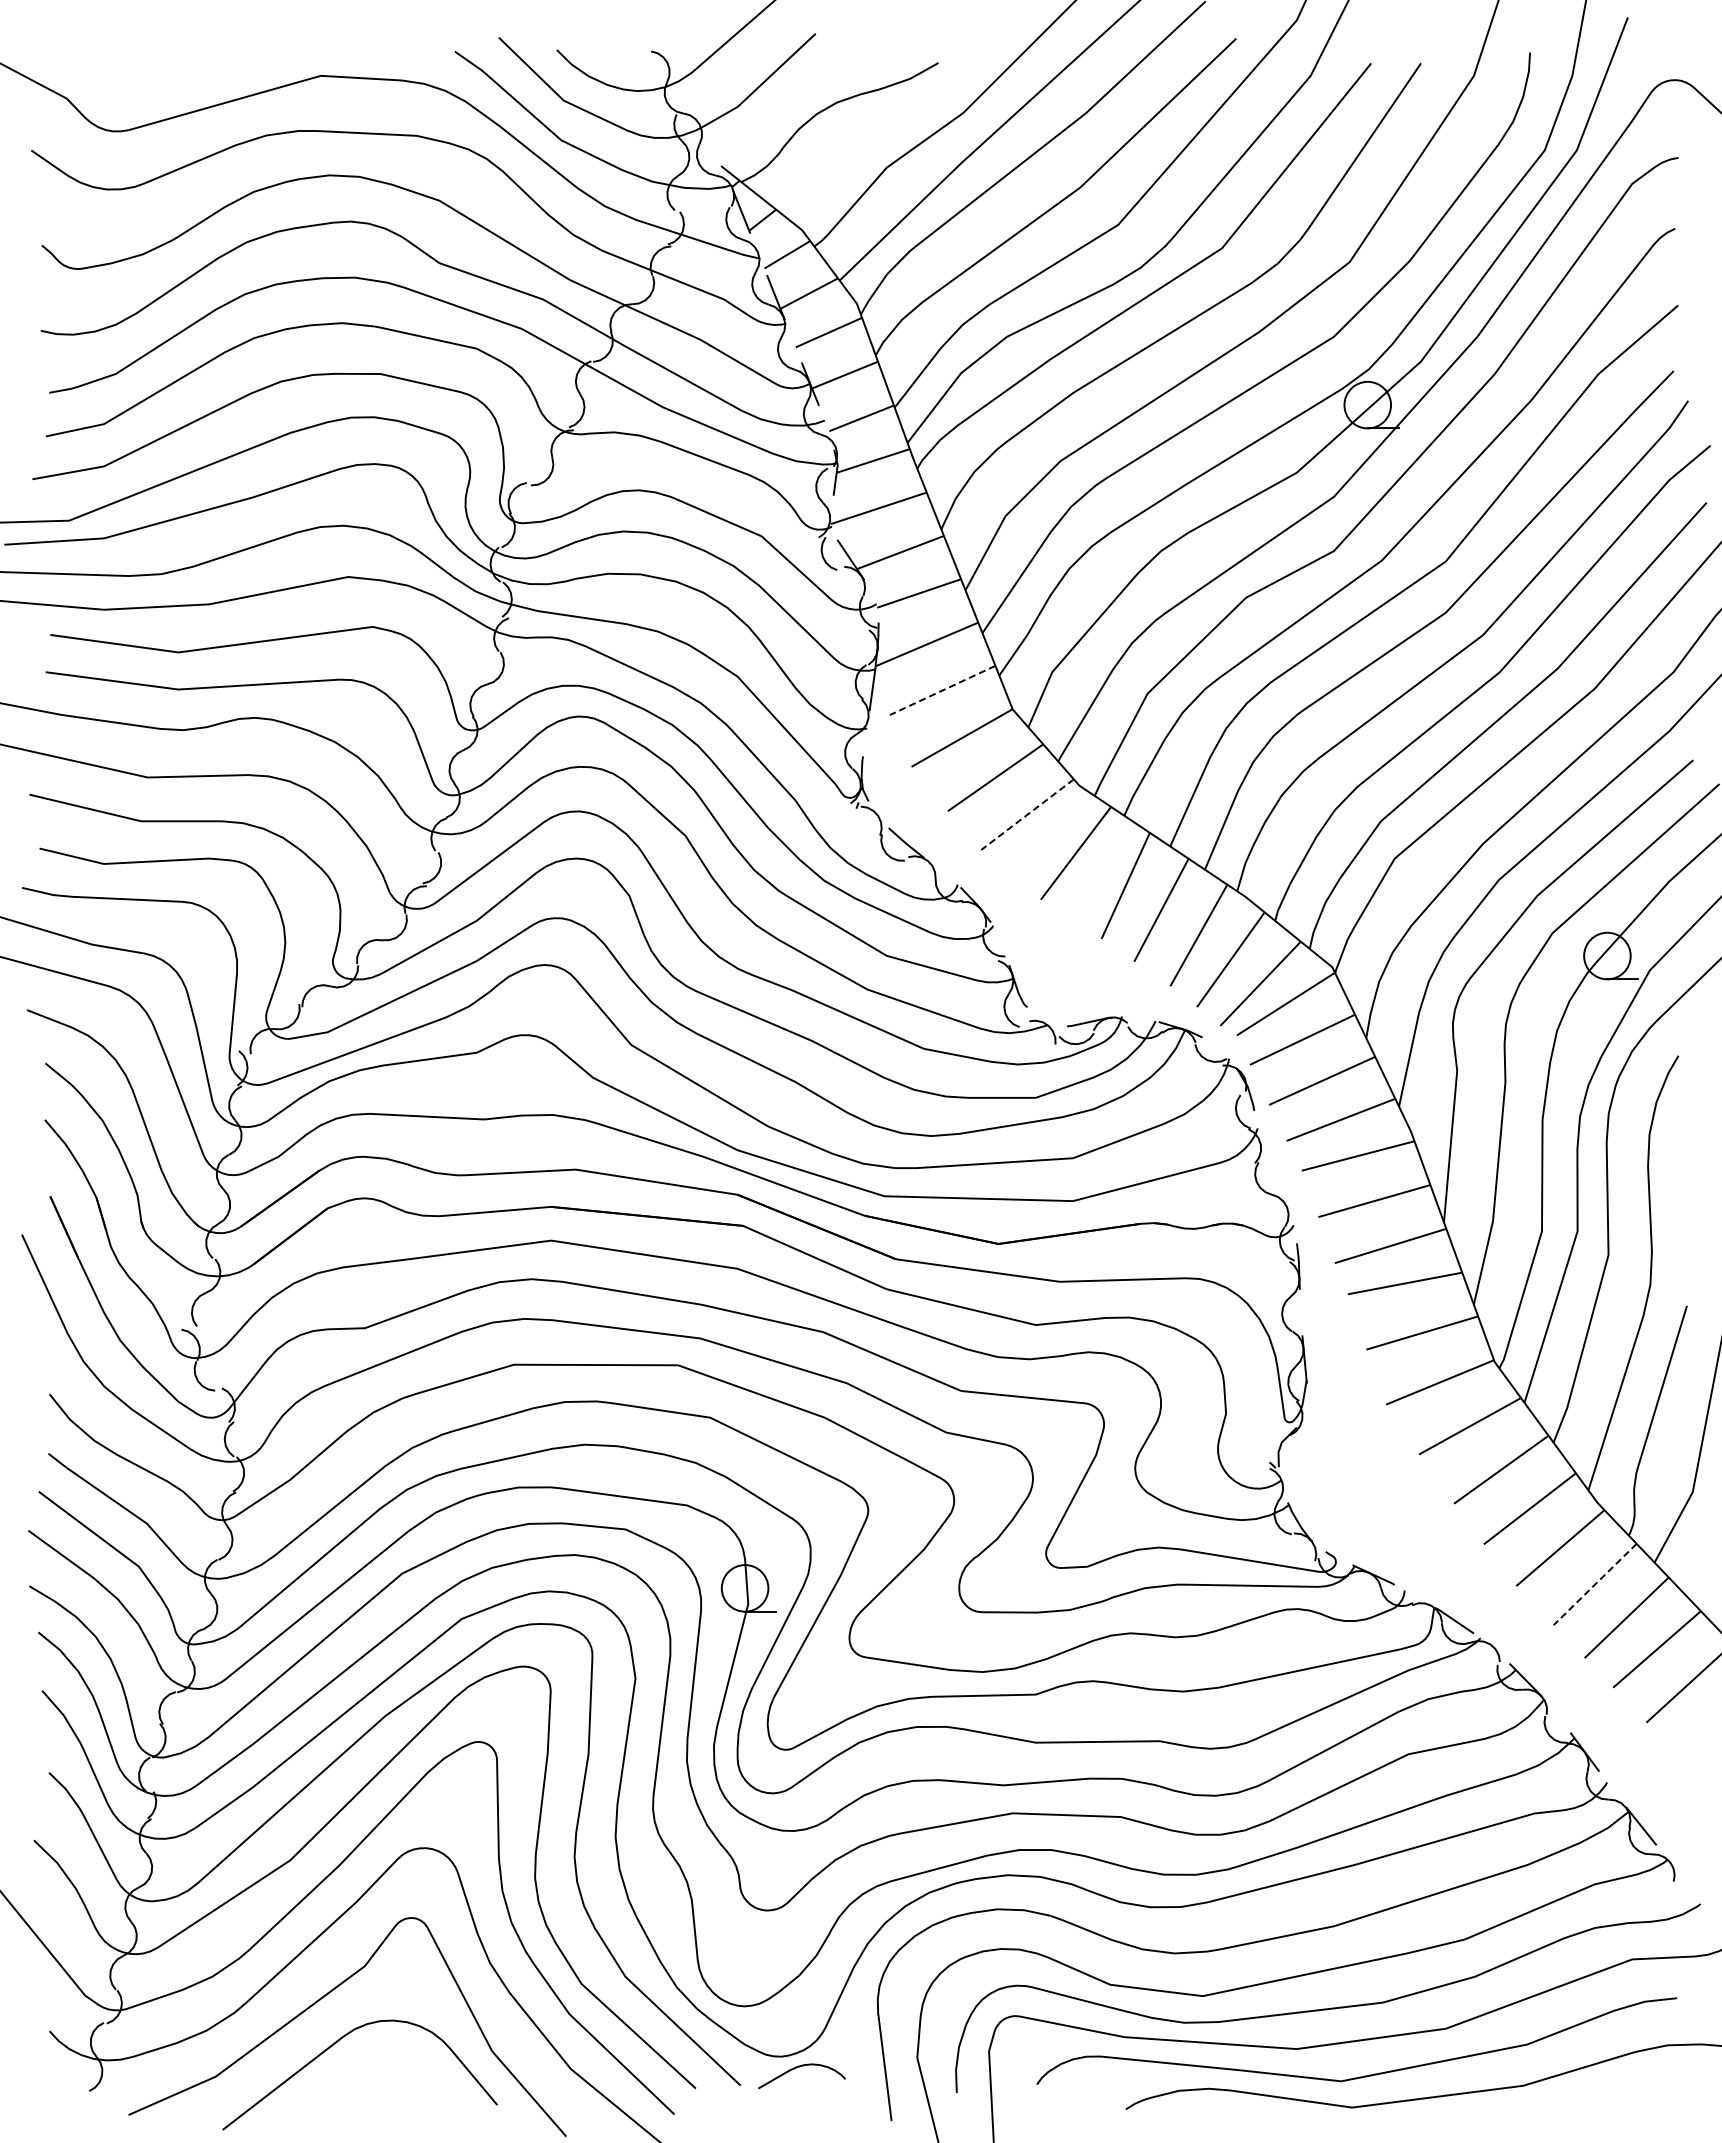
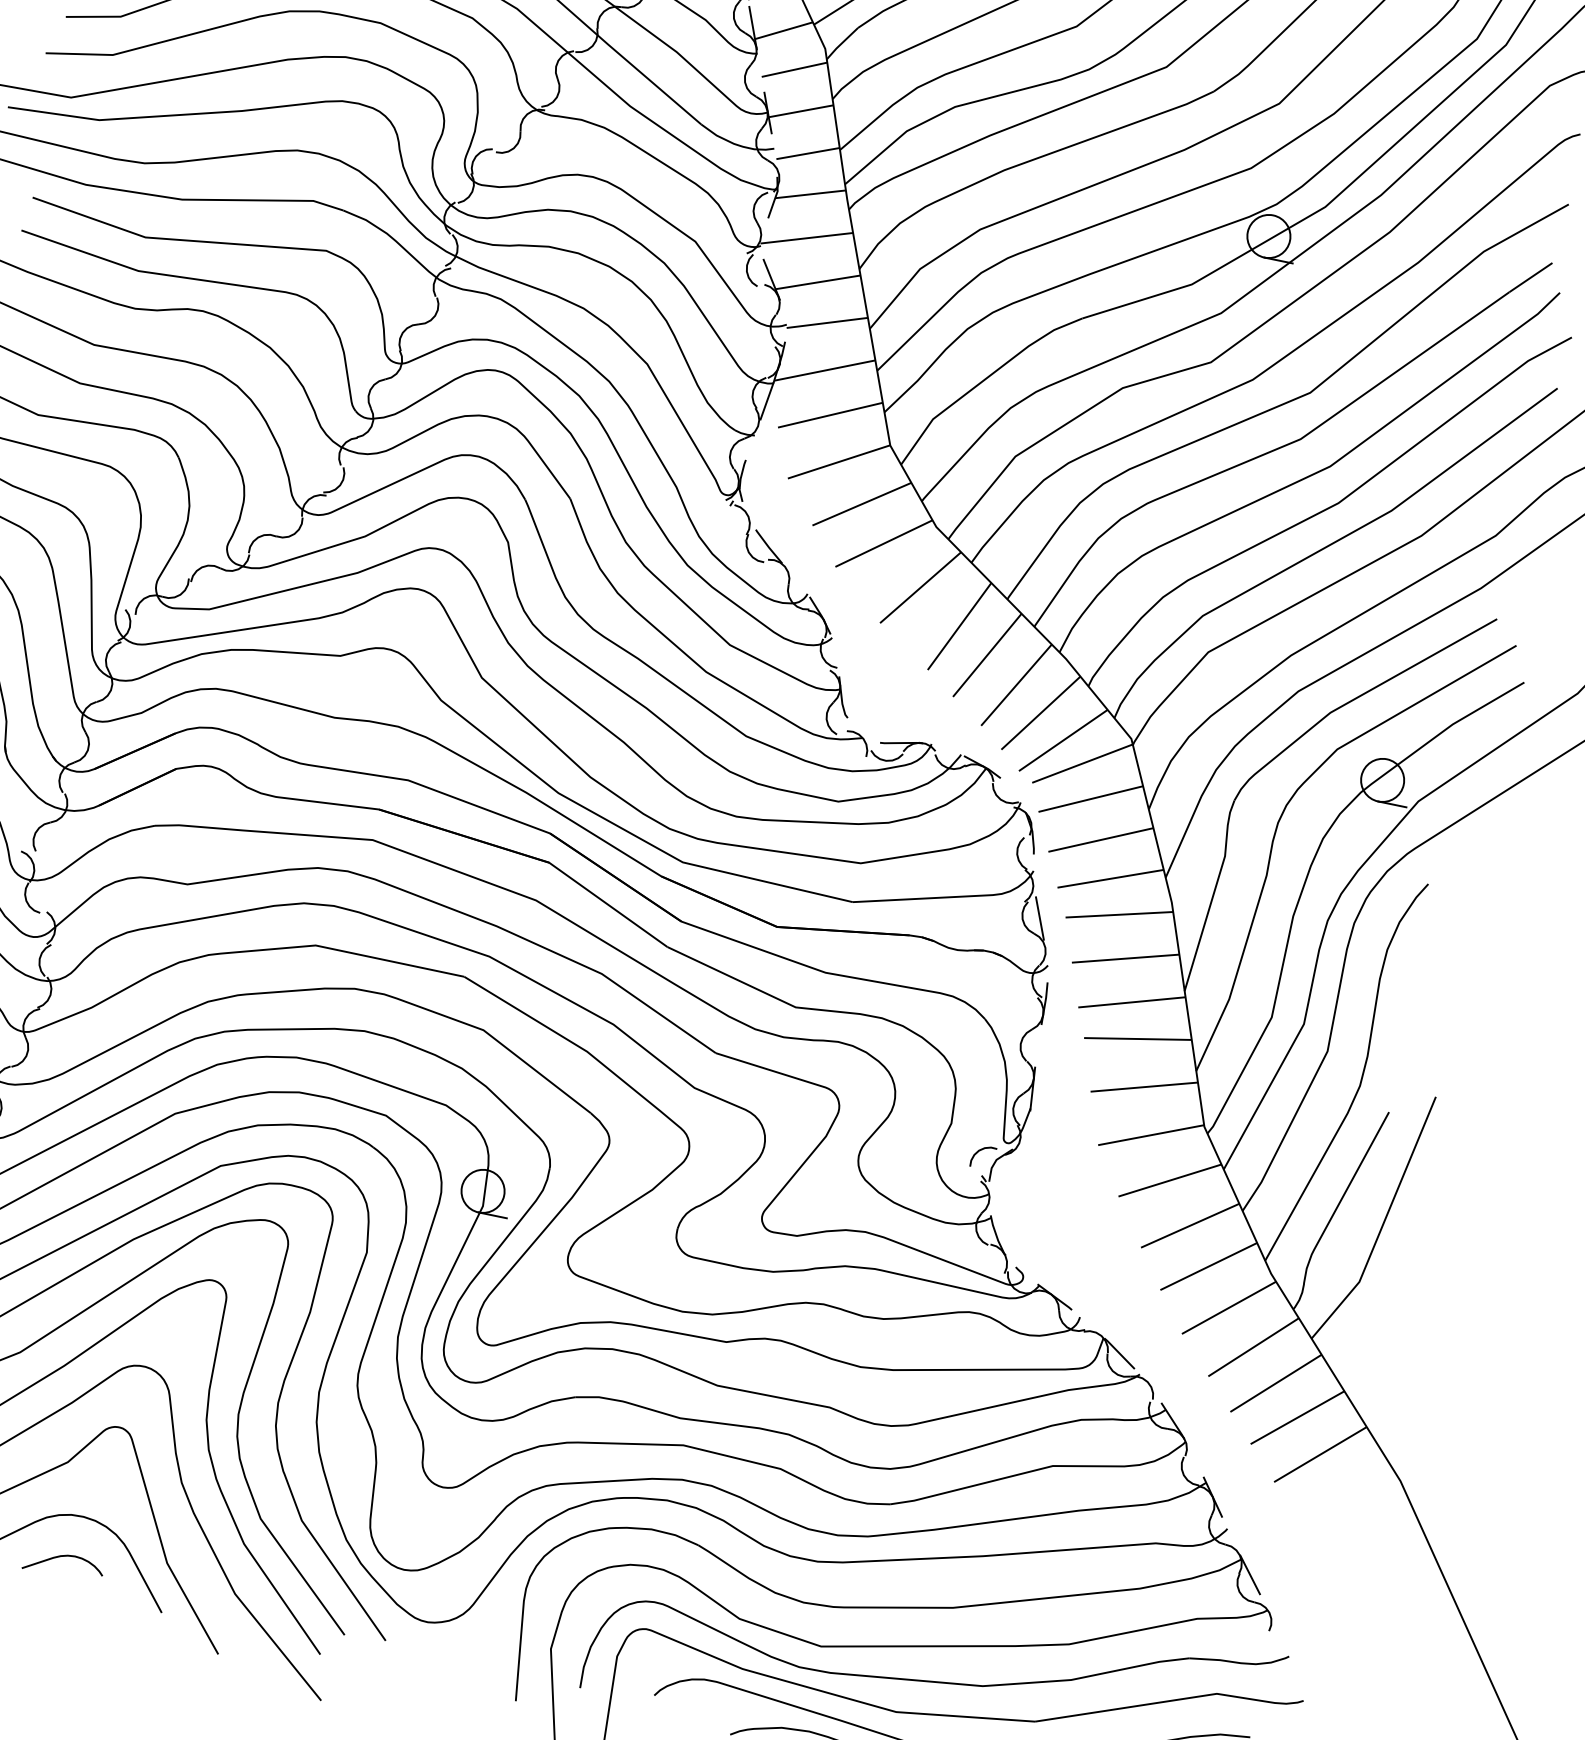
line: (942, 690) -> (830, 415), dashed -> solid
line: (1027, 814) -> (883, 543), dashed -> solid
line: (1274, 1177) -> (1039, 918), added
curve: (1263, 1436) -> (981, 1151), added
line: (1594, 1584) -> (1253, 1347), dashed -> solid
curve: (800, 2067) -> (63, 1557), moved

